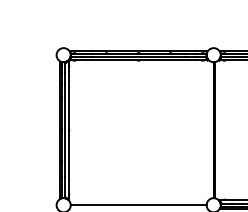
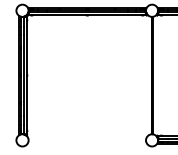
line: (138, 205) -> (87, 140), removed

